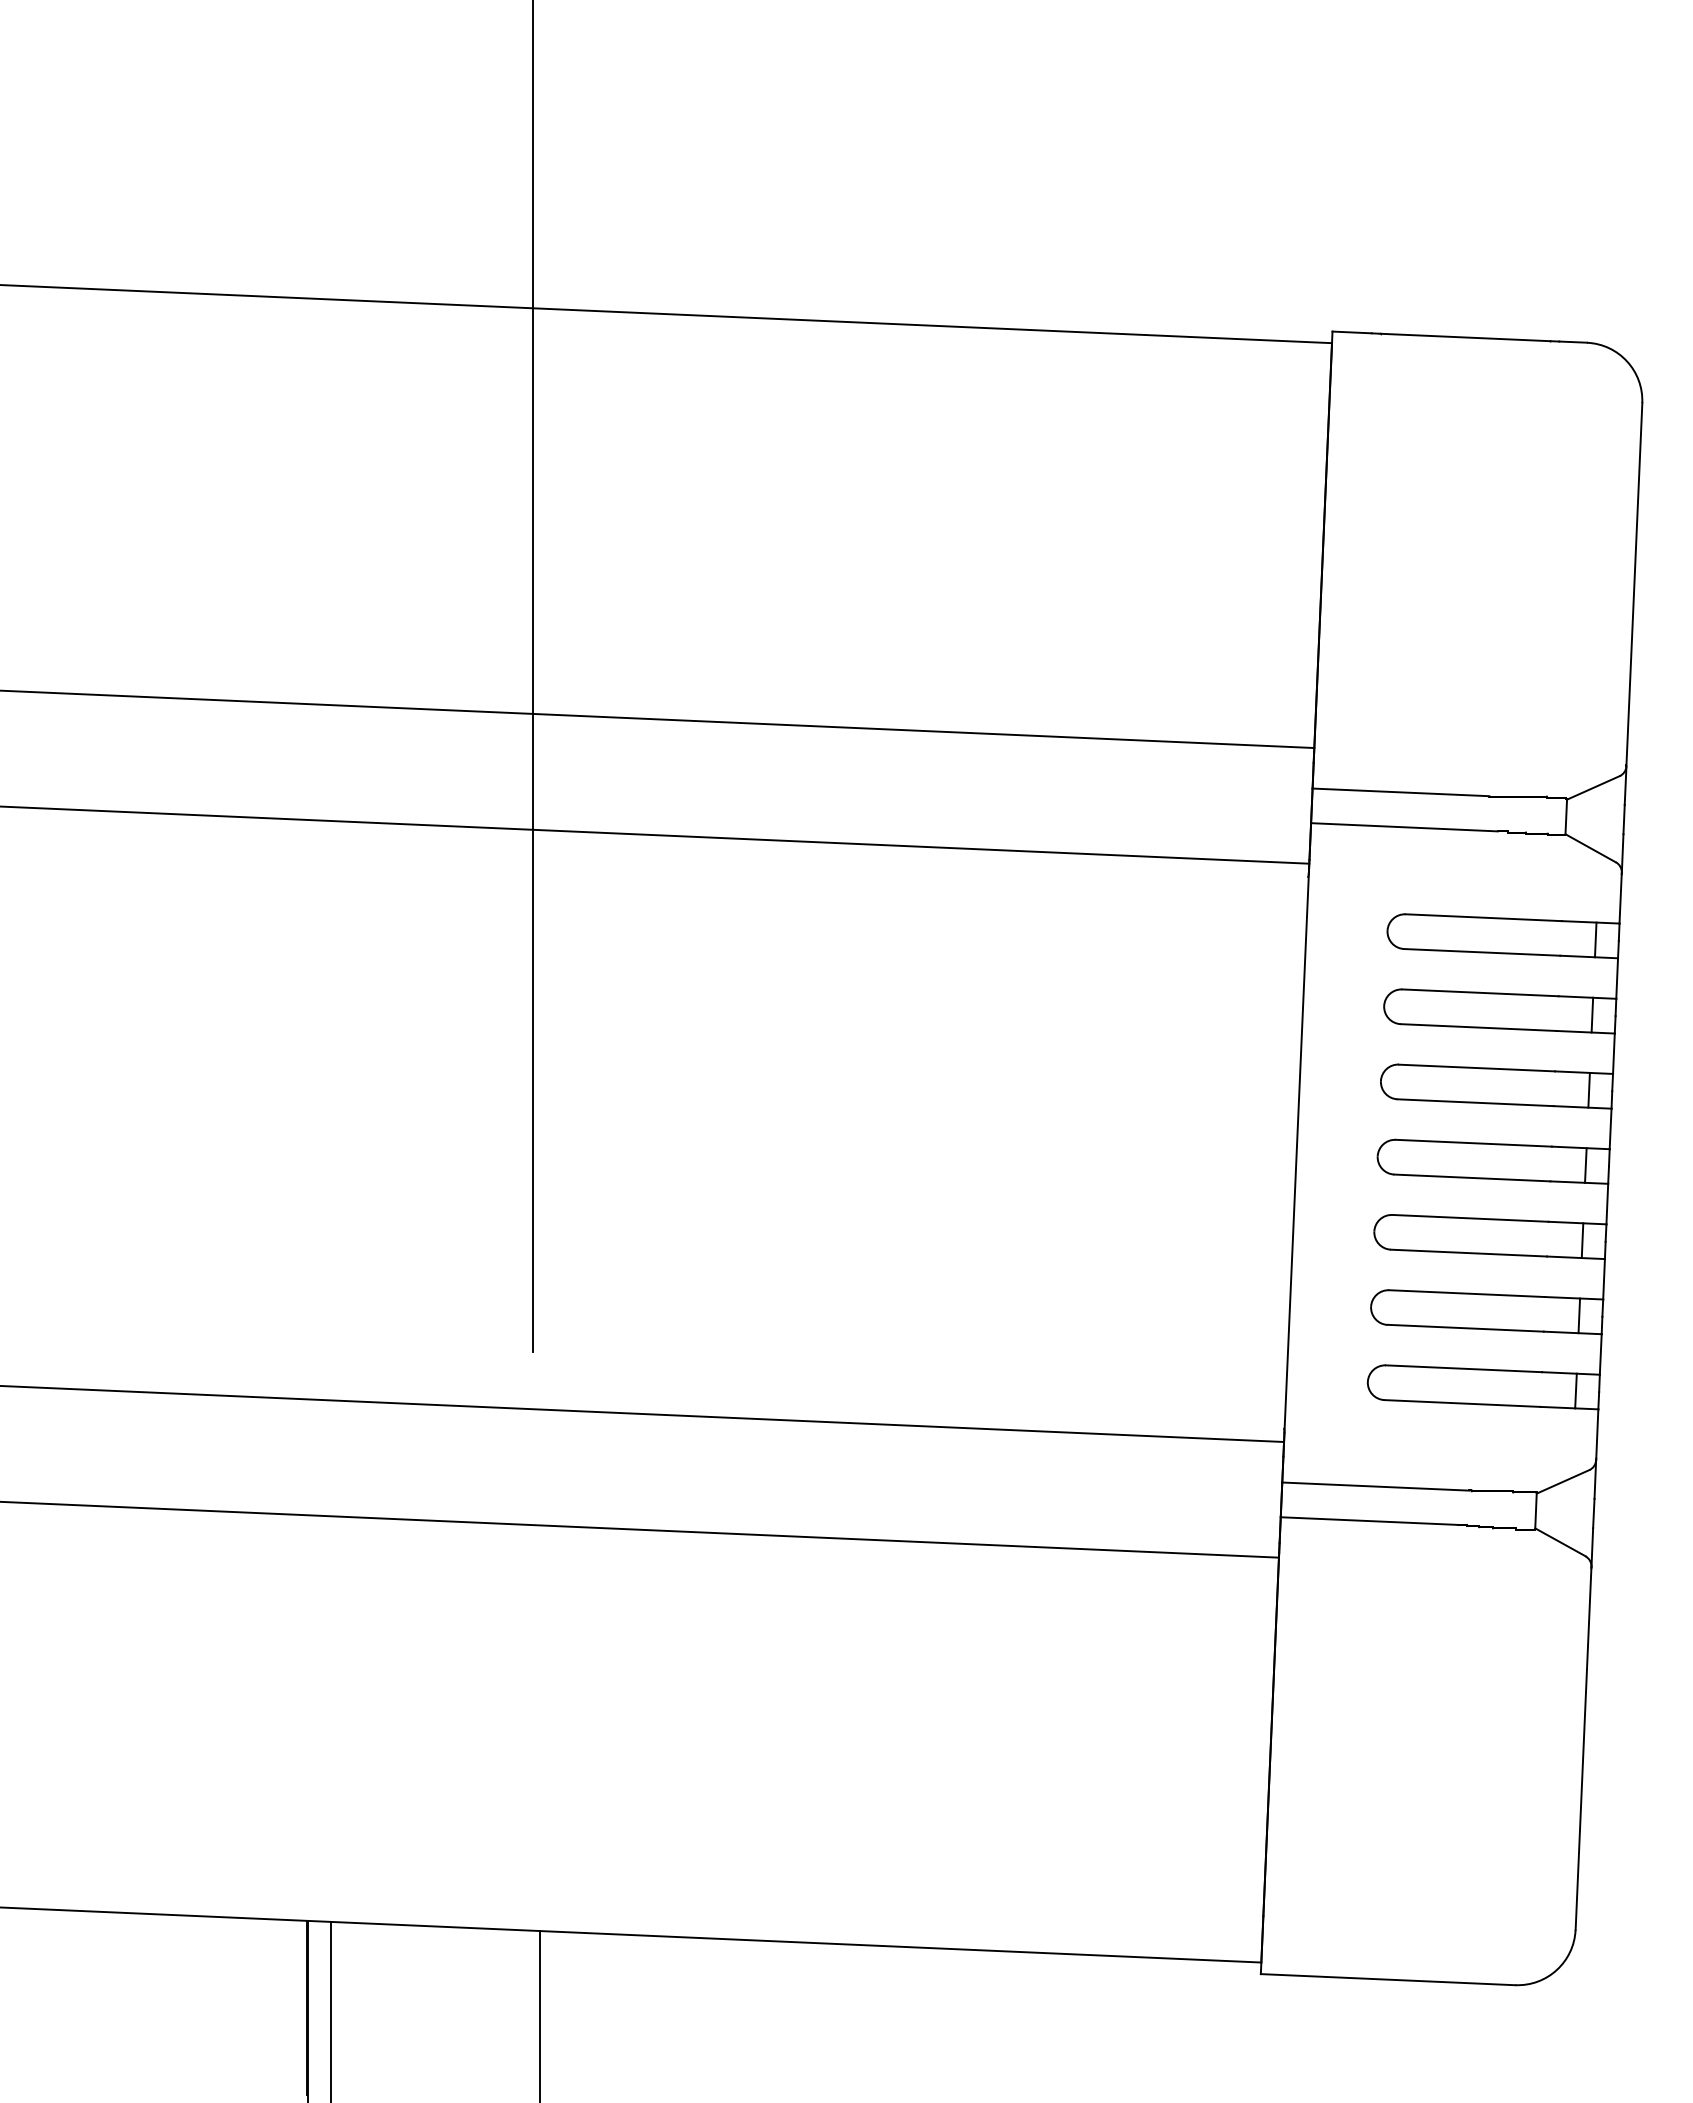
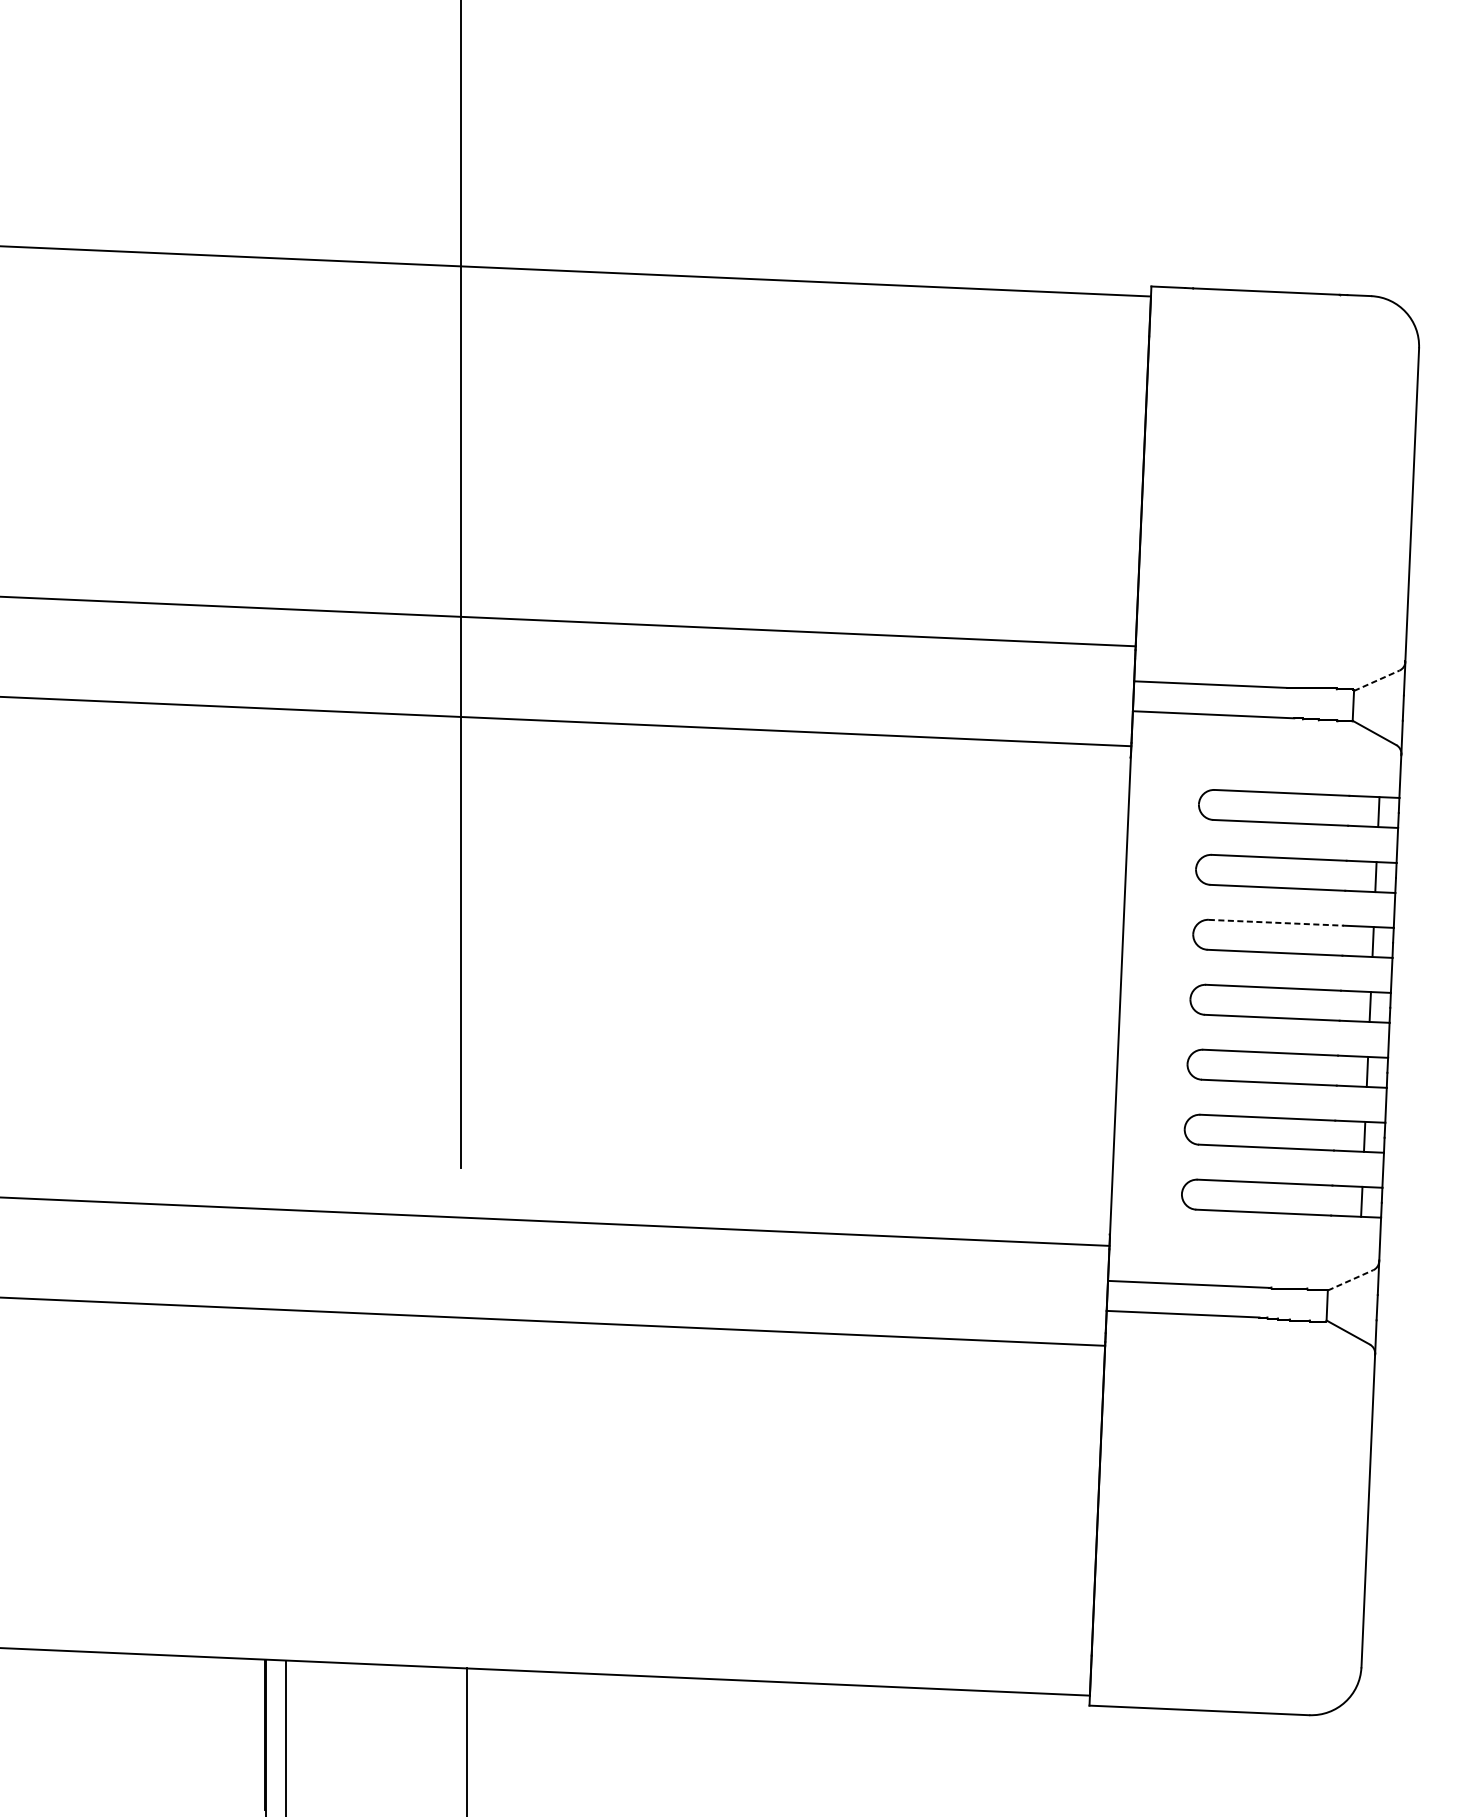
line: (1593, 787) -> (1376, 680), solid -> dashed
line: (1477, 1068) -> (1276, 923), solid -> dashed
line: (1563, 1481) -> (1350, 1280), solid -> dashed

